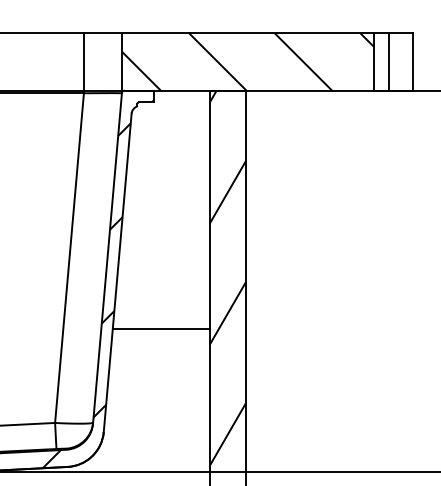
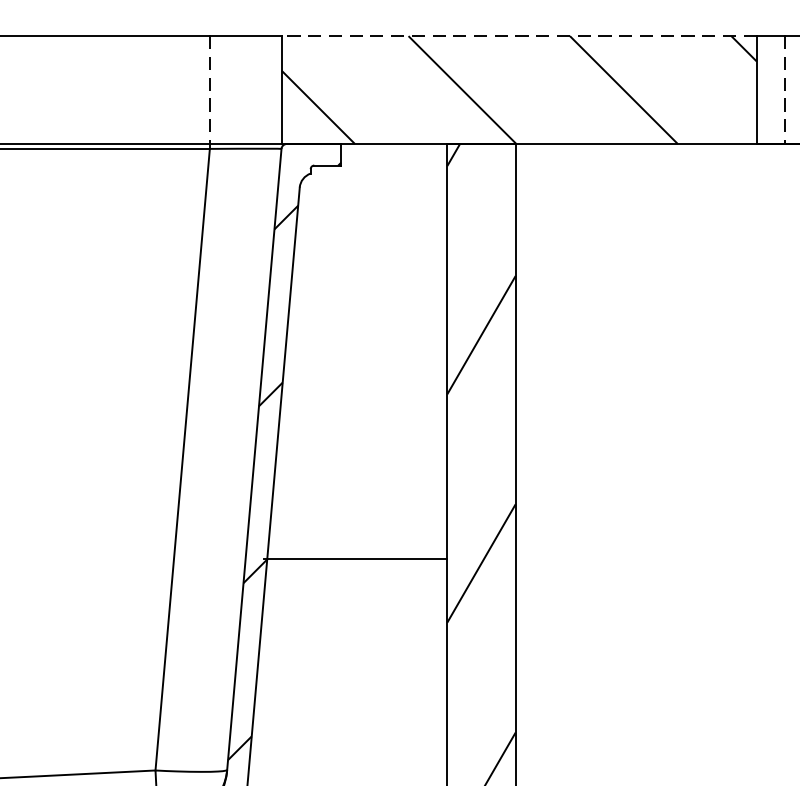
line: (248, 33) -> (520, 36), solid -> dashed
line: (84, 62) -> (210, 90), solid -> dashed
line: (389, 62) -> (785, 90), solid -> dashed
line: (160, 329) -> (354, 560), moved

